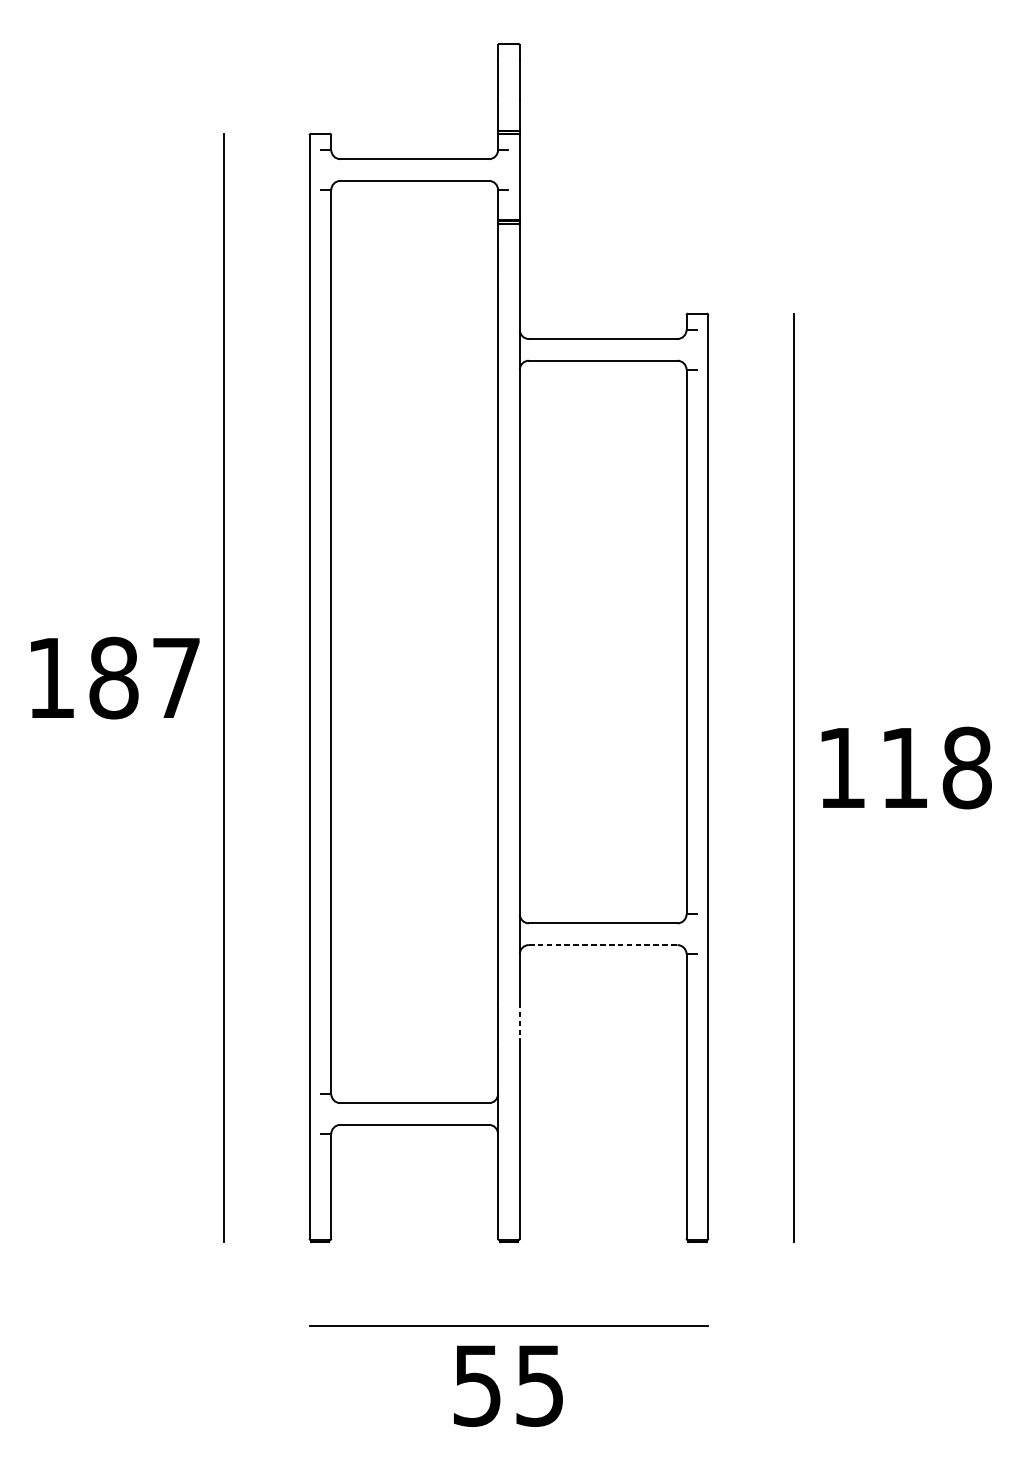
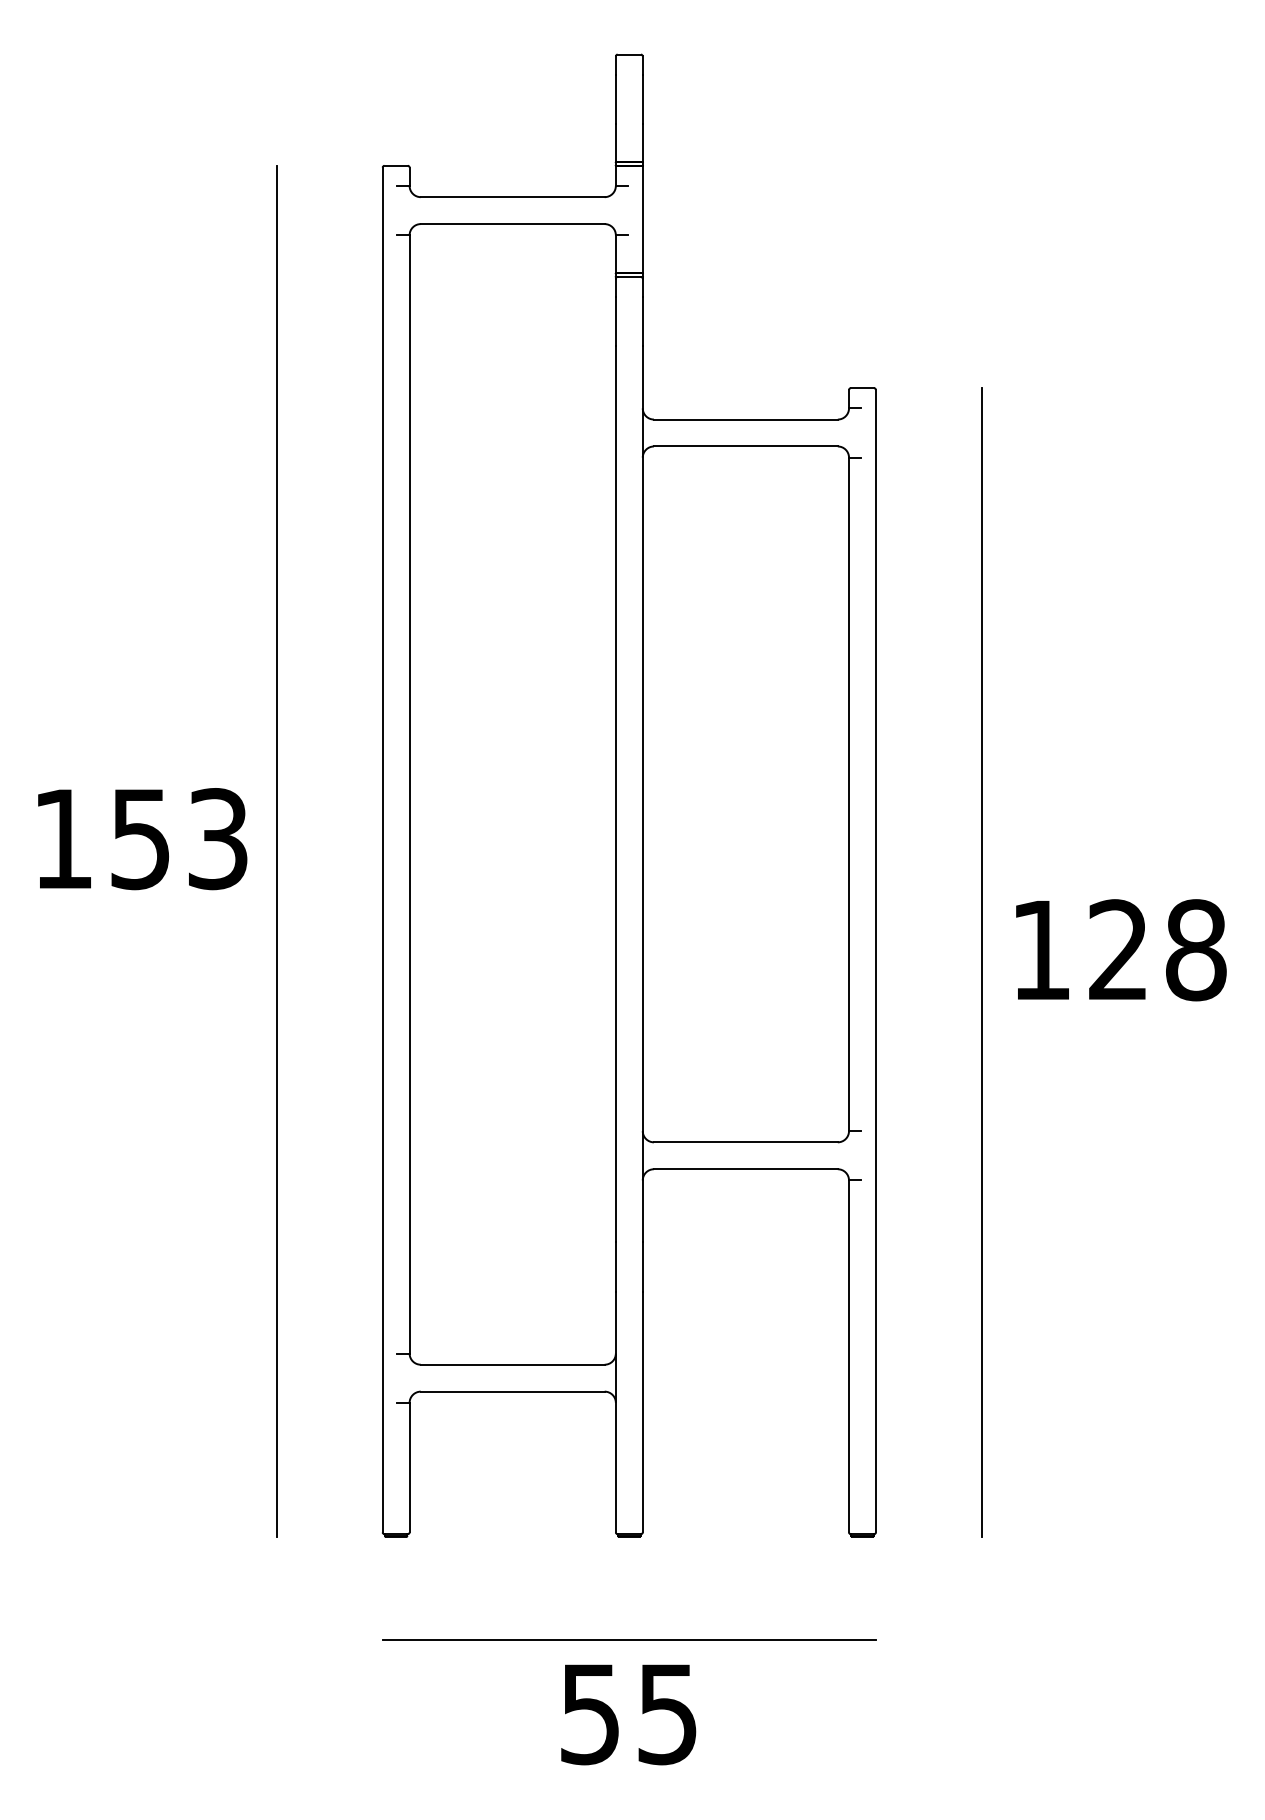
text: (144, 678) -> (178, 839), 187 -> 153
text: (903, 767) -> (1117, 949), 118 -> 128
line: (602, 945) -> (745, 1169), dashed -> solid
line: (519, 1023) -> (642, 1266), dashed -> solid

